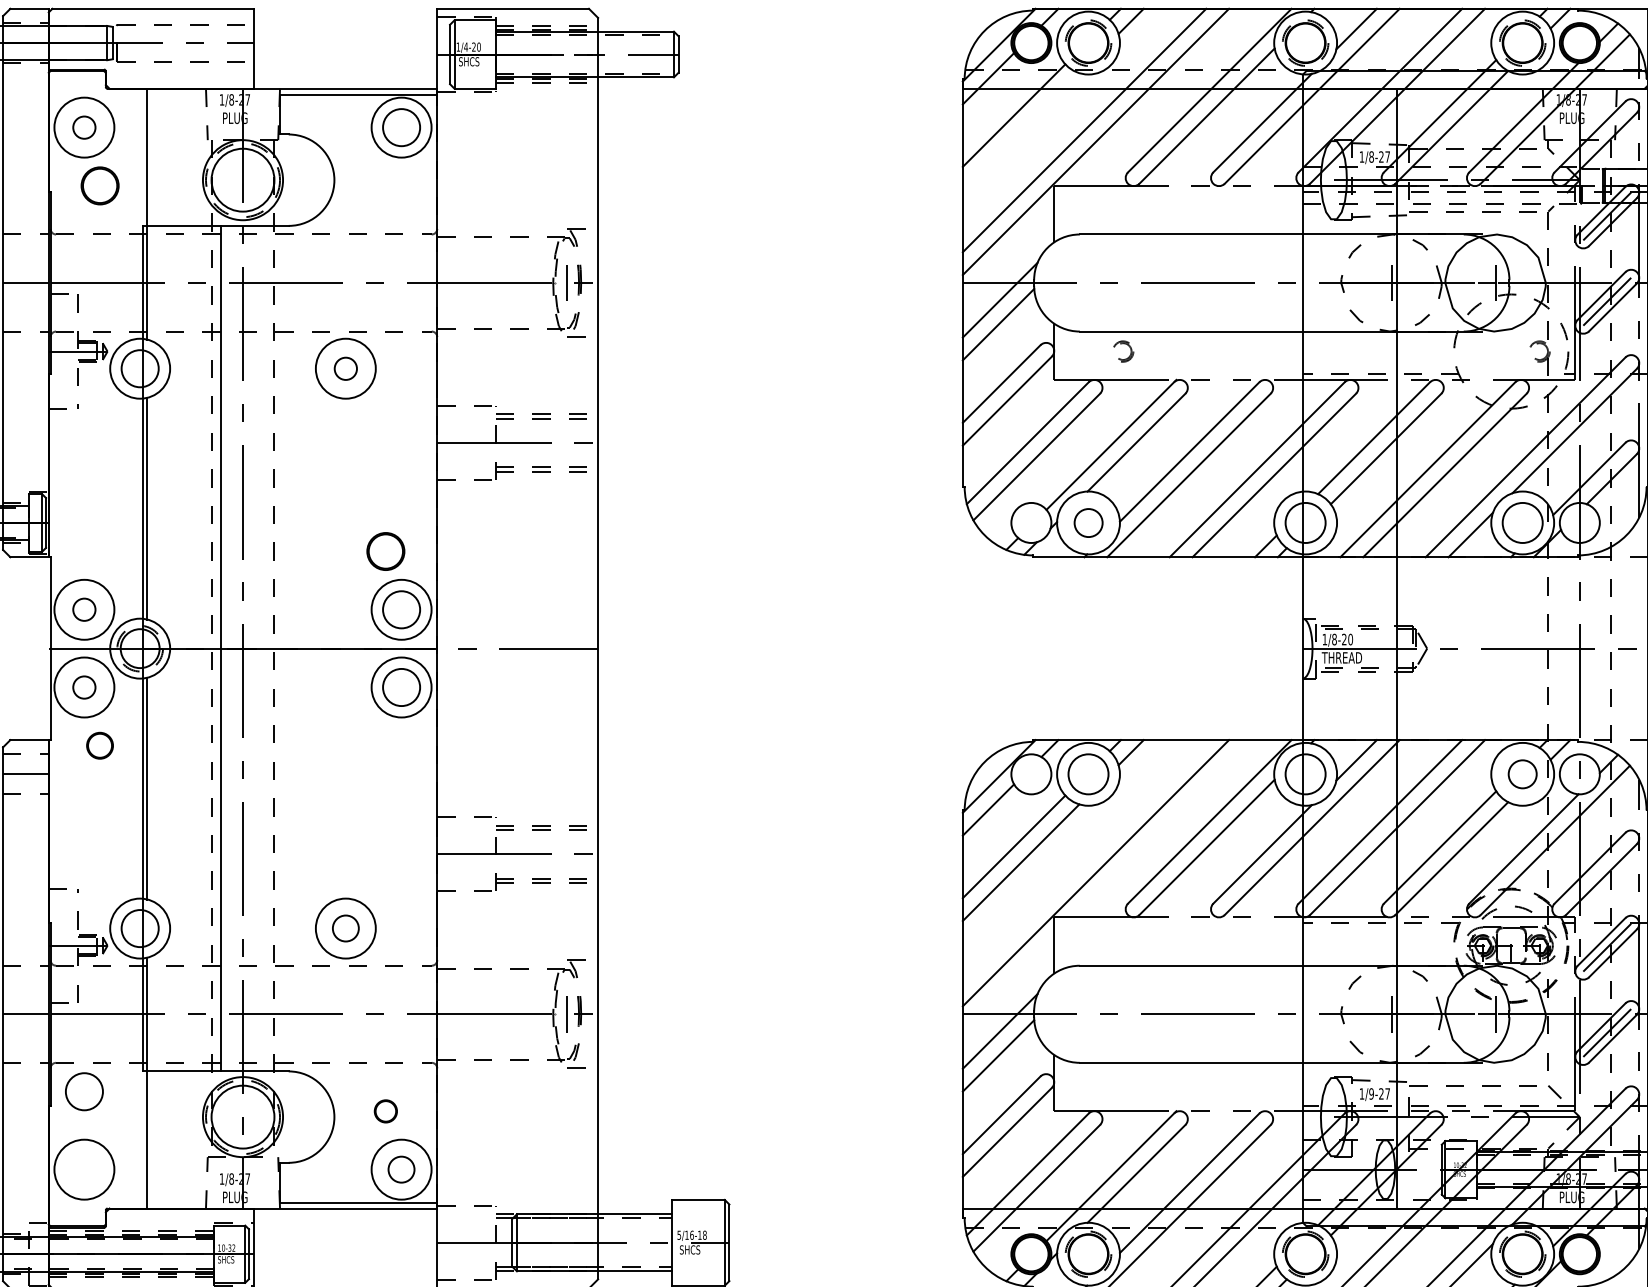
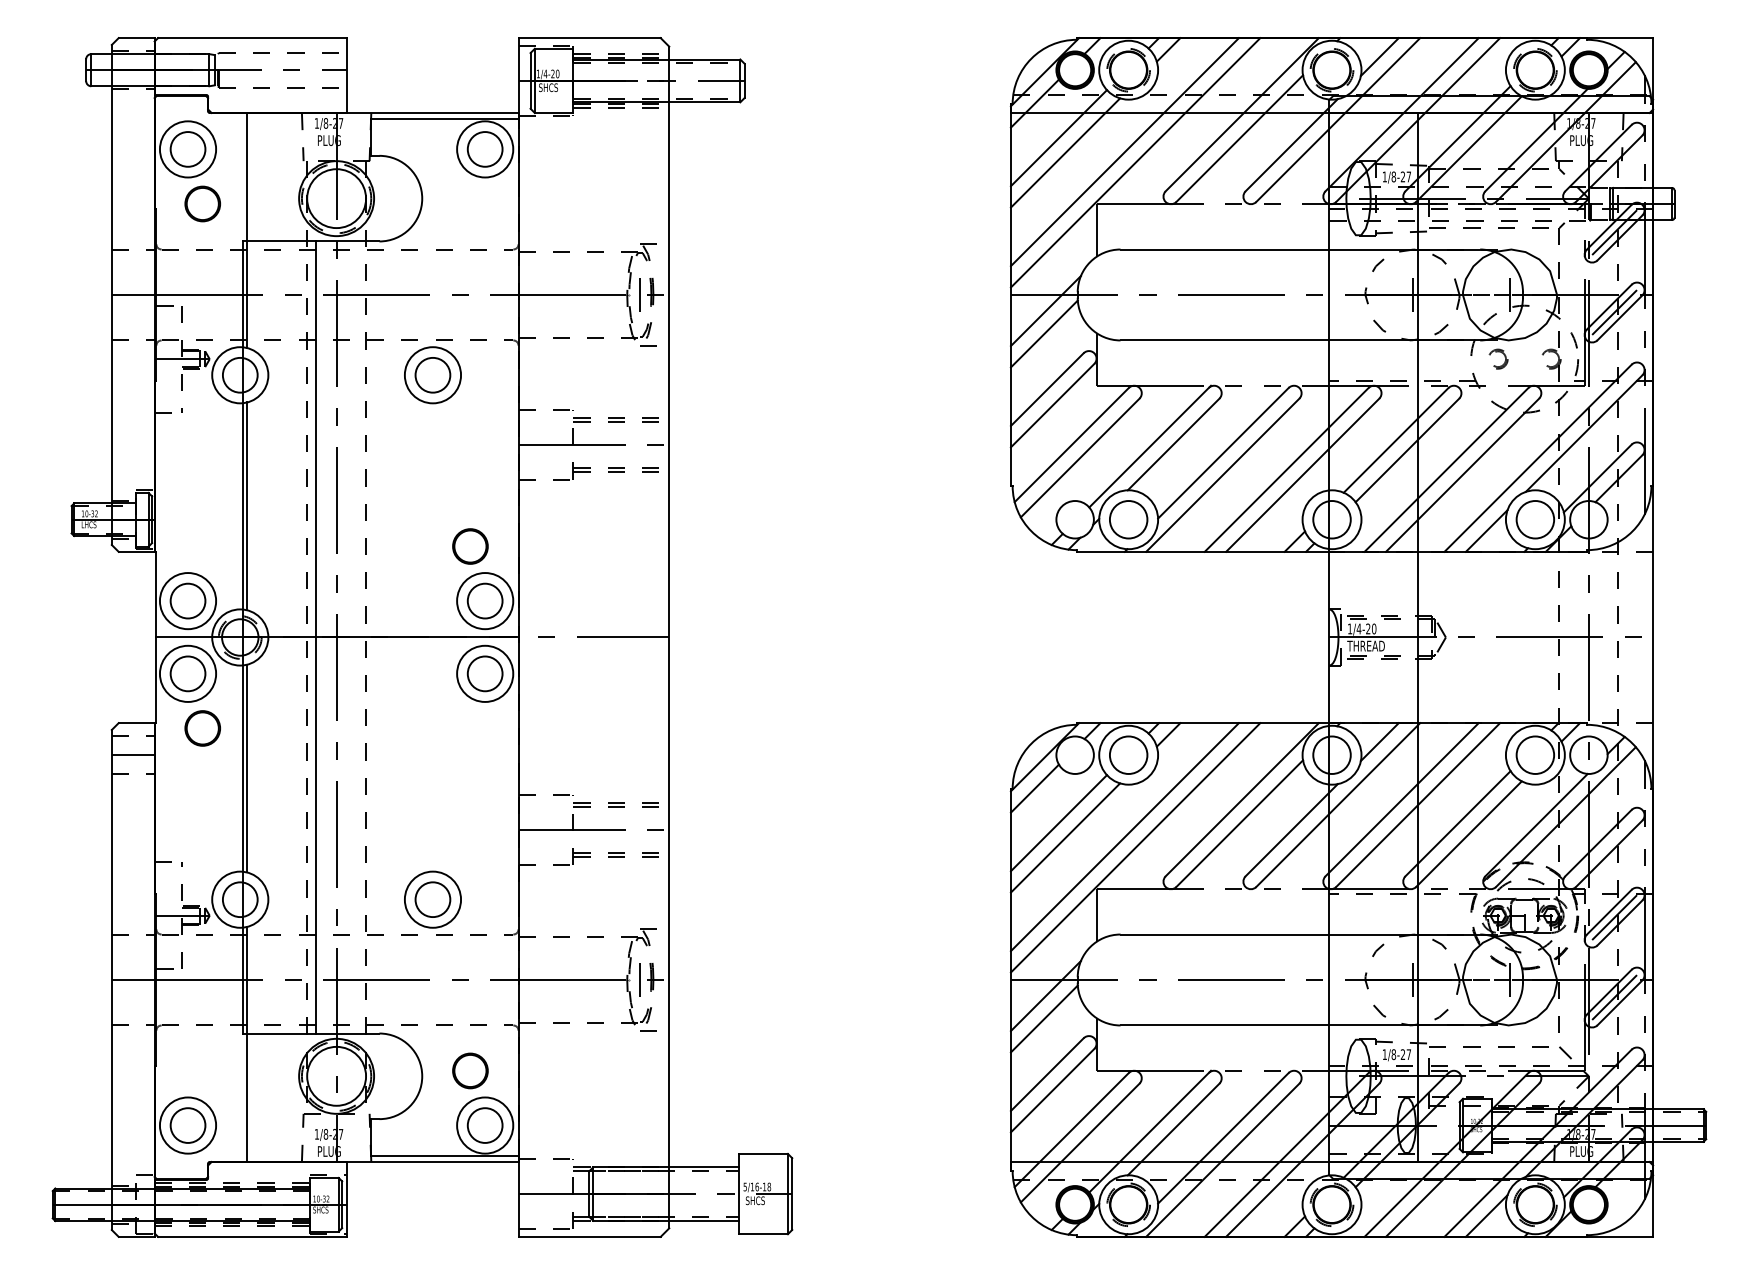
circle: (83, 127) -> (187, 149), size x1.67
line: (1021, 130) -> (1065, 152), added
part: (1123, 350) -> (1498, 358), moved
circle: (345, 368) -> (432, 375), size x1.67
circle: (1088, 522) -> (1128, 519), size x1.43
circle: (83, 609) -> (187, 600), size x1.67
text: (1333, 639) -> (1358, 628), 1/8-20 -> 1/4-20
circle: (83, 687) -> (187, 673), size x1.67
circle: (99, 745) -> (202, 728), size x1.43
circle: (1522, 773) -> (1535, 754), size x1.43
line: (1084, 862) -> (1124, 837), added
circle: (345, 928) -> (432, 899), size x1.43
circle: (83, 1091) -> (187, 1125), moved
text: (1371, 1093) -> (1393, 1054), 1/9-27 -> 1/8-27
part: (385, 1110) -> (470, 1070), size x1.67
circle: (400, 1169) -> (484, 1125), size x1.43

